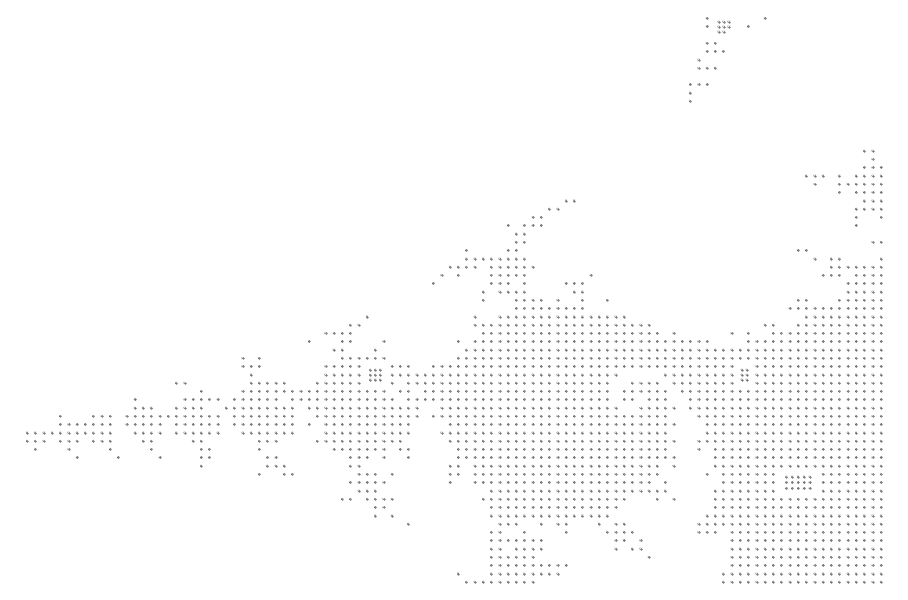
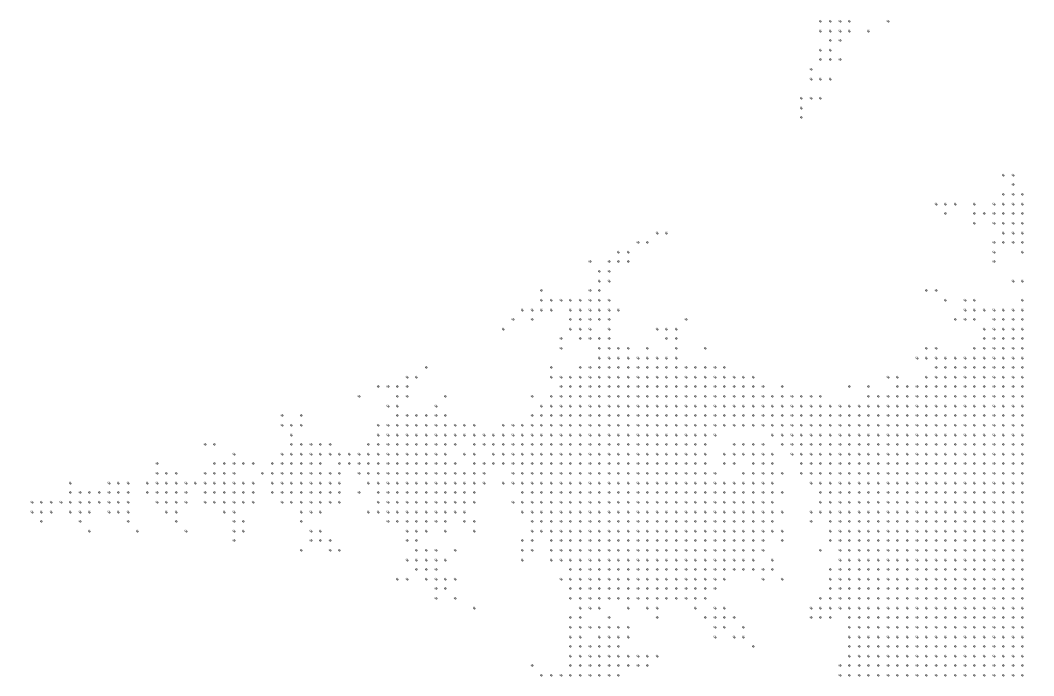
part: (723, 26) -> (839, 30), size x1.67
part: (375, 374) -> (435, 434), size x1.67
part: (743, 374) -> (863, 434), size x1.67
part: (798, 482) -> (926, 559), size x1.43

